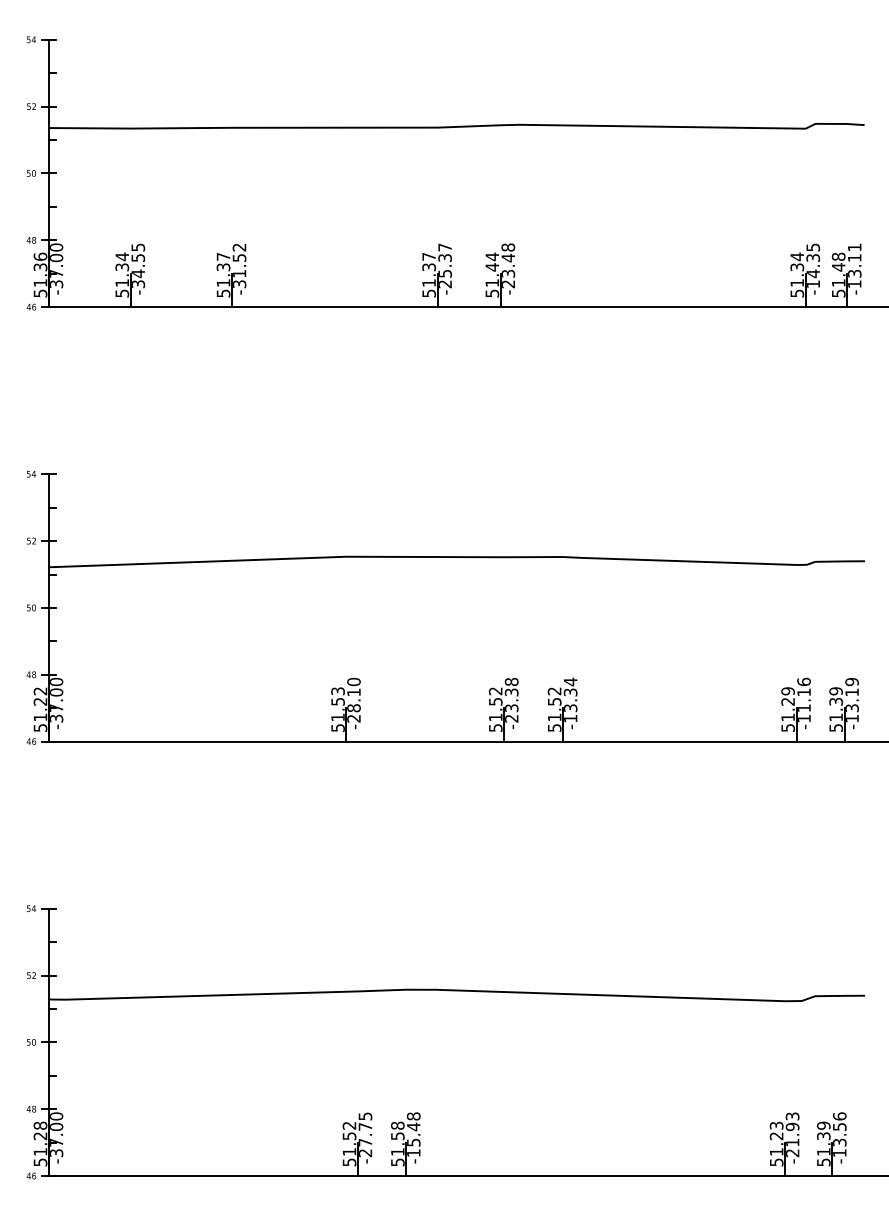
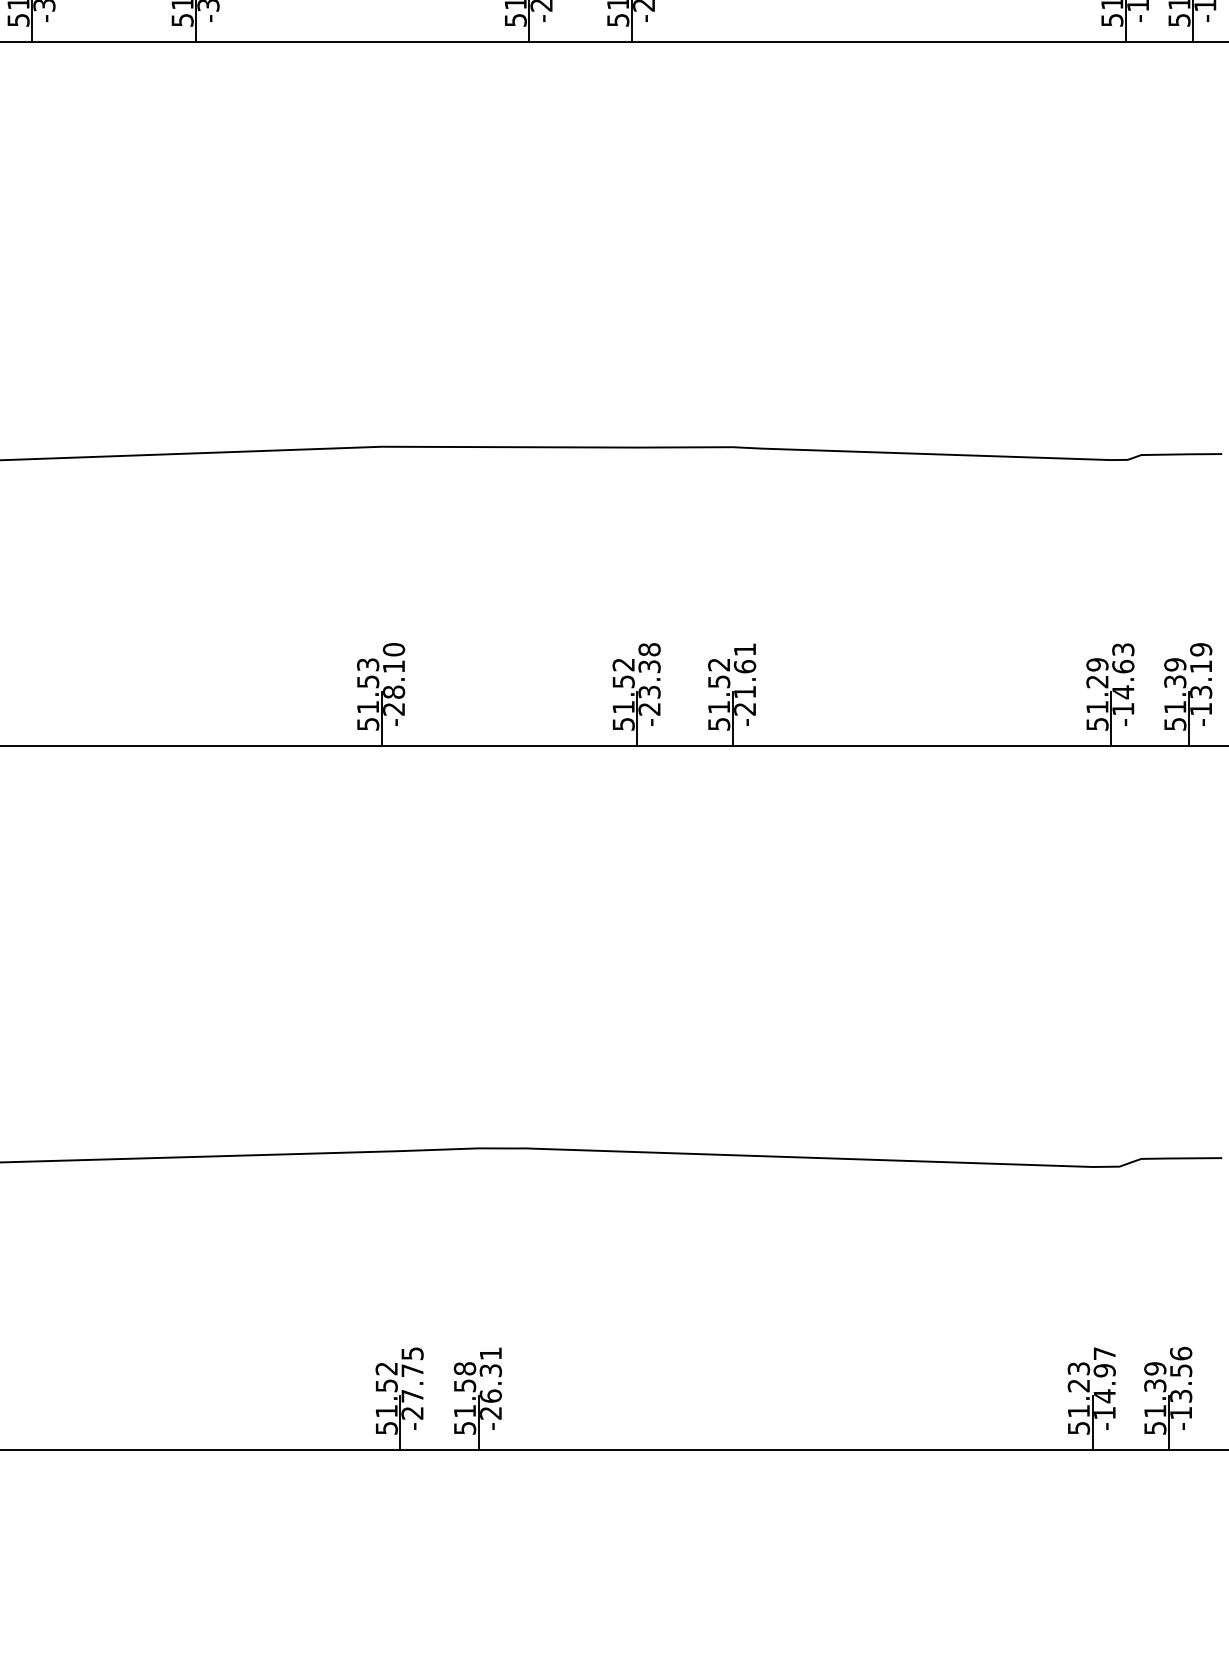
text: (803, 694) -> (1122, 669), -11.16 -> -14.63
text: (570, 699) -> (744, 678), -13.34 -> -21.61
text: (413, 1134) -> (490, 1382), -15.48 -> -26.31
text: (792, 1134) -> (1104, 1382), -21.93 -> -14.97

